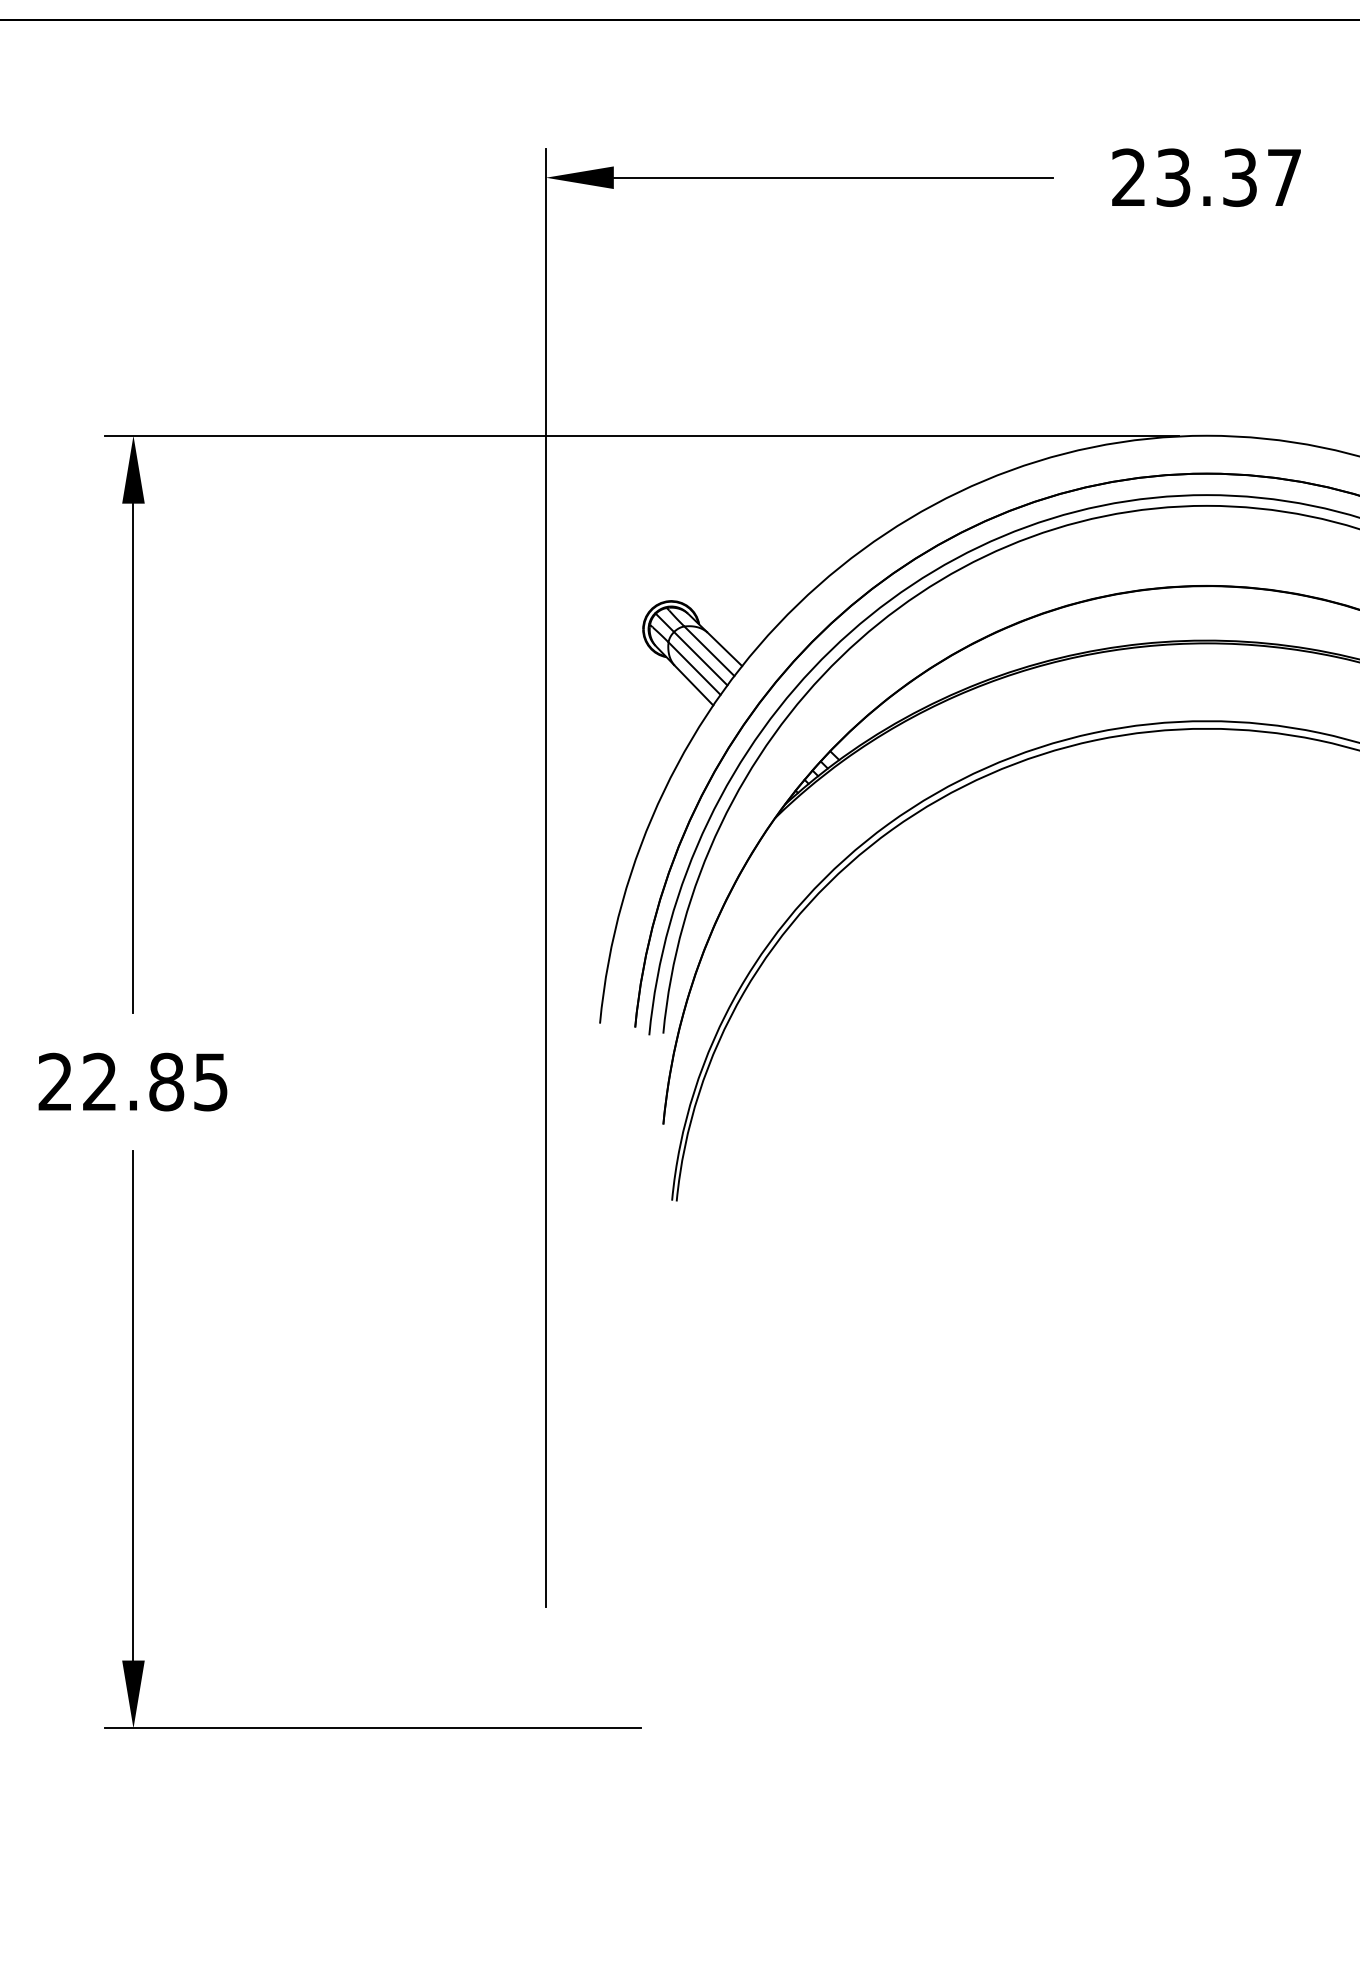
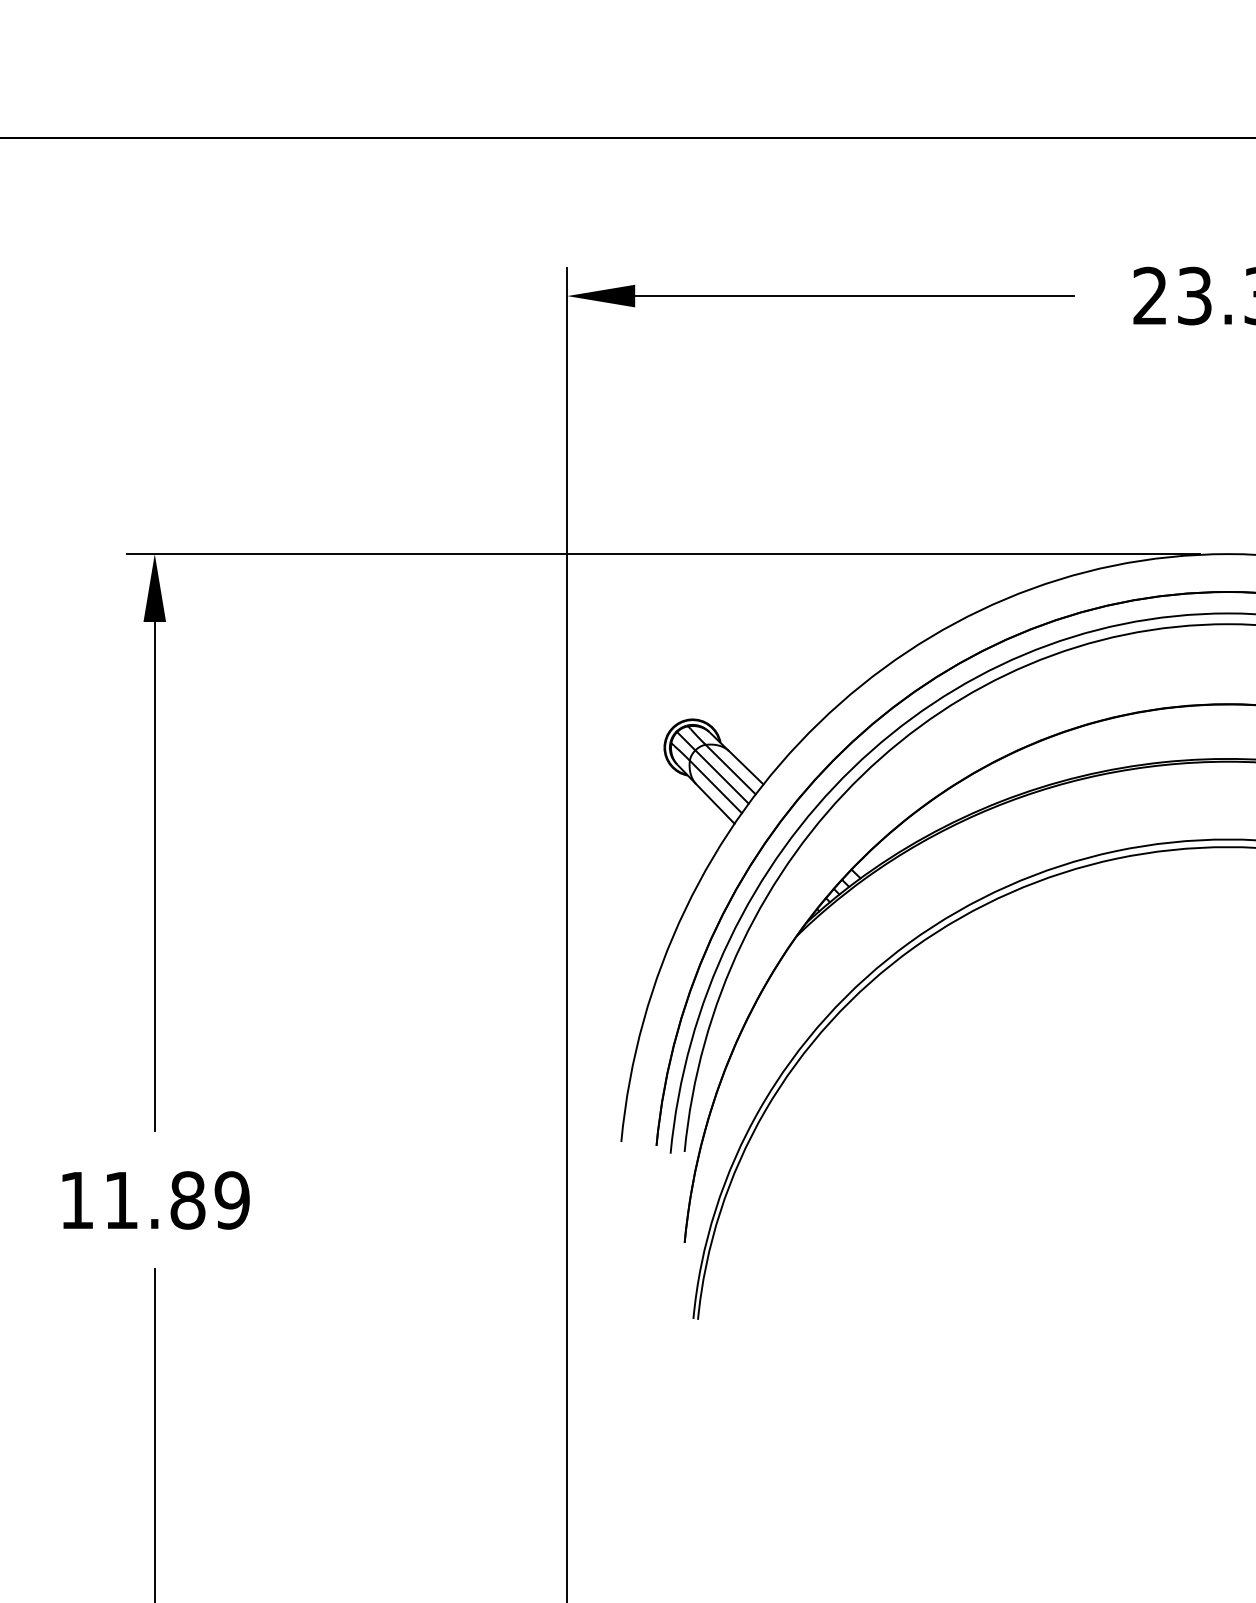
text: (133, 1081) -> (154, 1199), 22.85 -> 11.89

